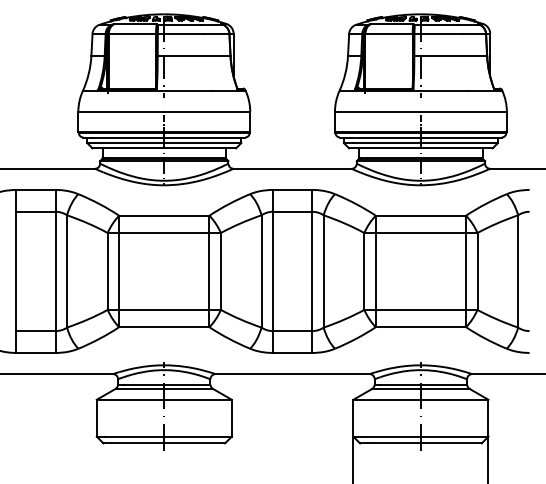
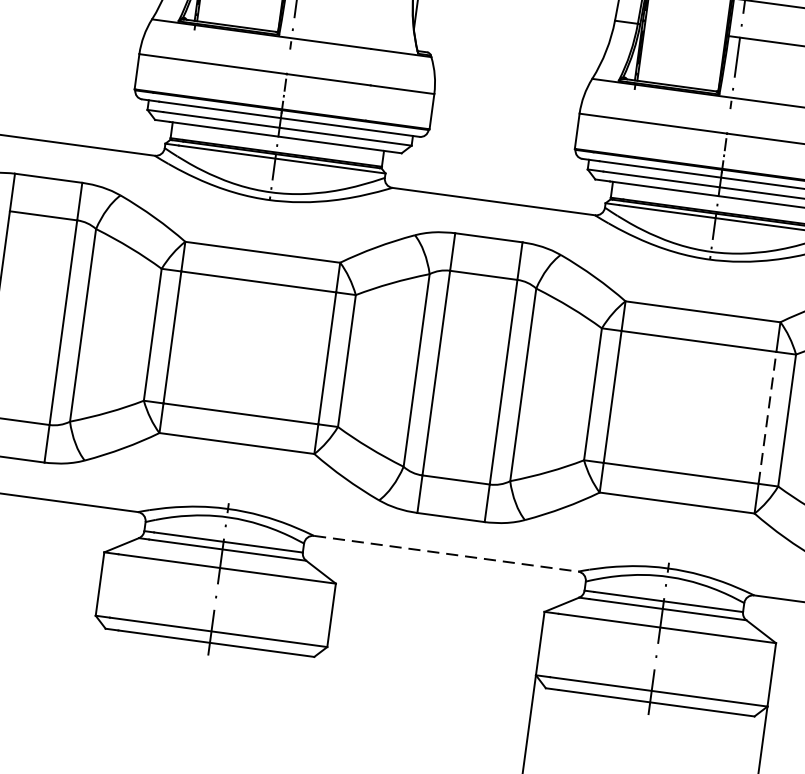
line: (466, 270) -> (768, 416), solid -> dashed
line: (292, 374) -> (445, 554), solid -> dashed

